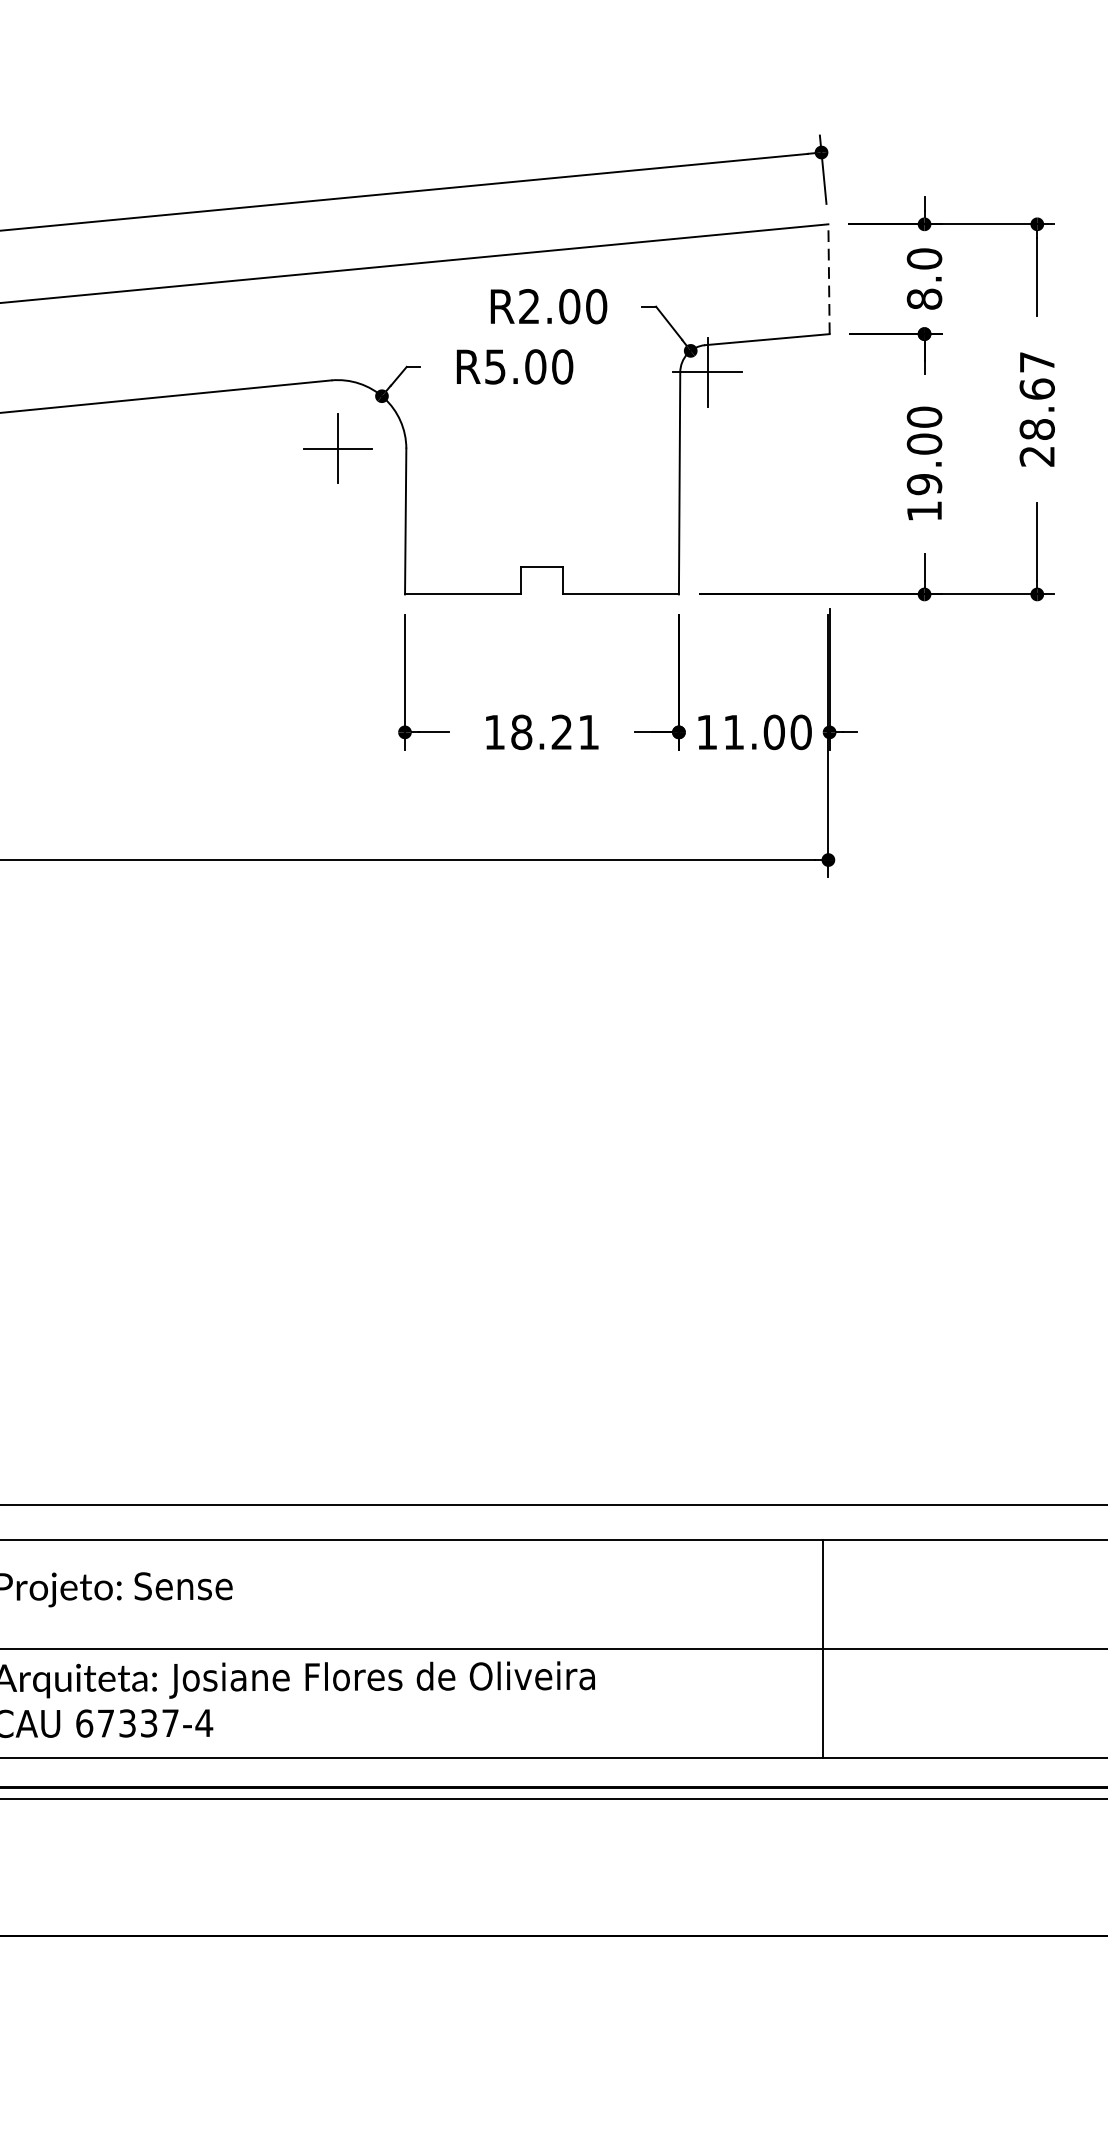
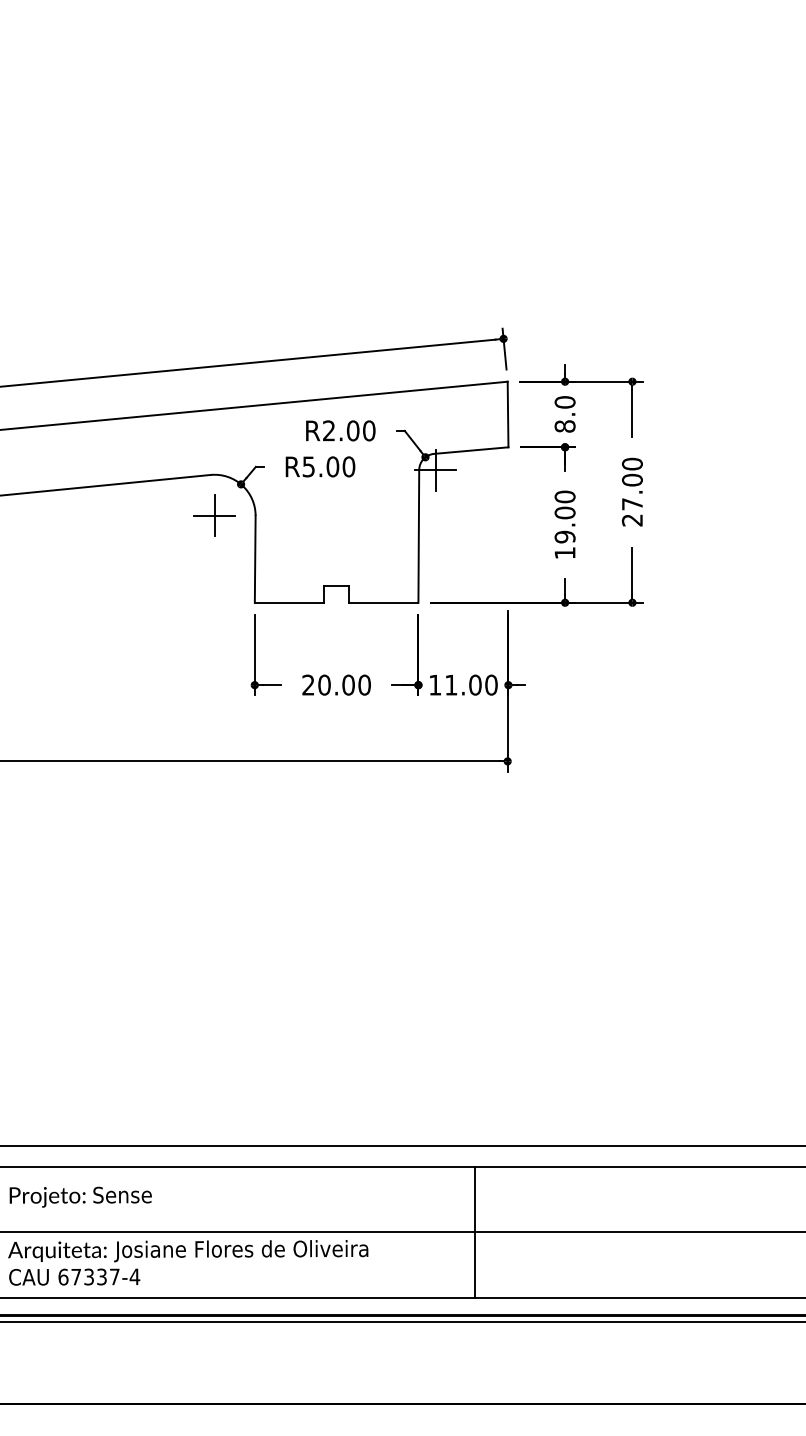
line: (829, 279) -> (508, 414), dashed -> solid
text: (1035, 394) -> (631, 483), 28.67 -> 27.00
text: (541, 731) -> (336, 684), 18.21 -> 20.00
line: (823, 1648) -> (475, 1232), moved

